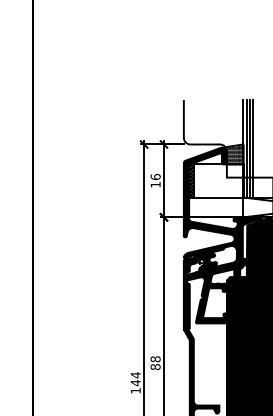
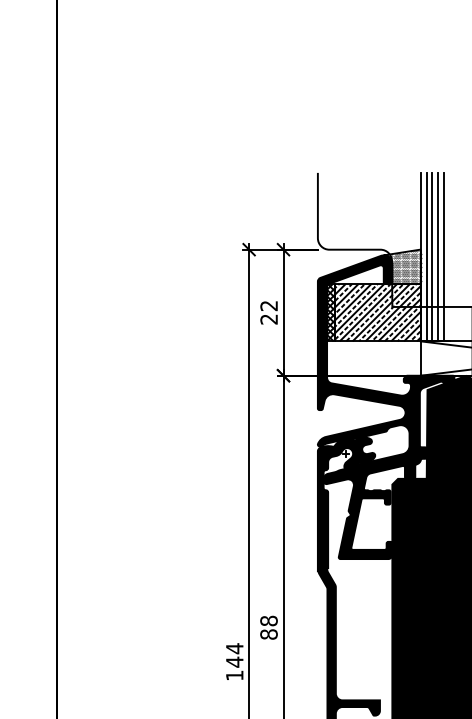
line: (256, 148) -> (443, 256), added
text: (155, 180) -> (268, 311), 16 -> 22
hatch: (218, 180) -> (377, 311), added

